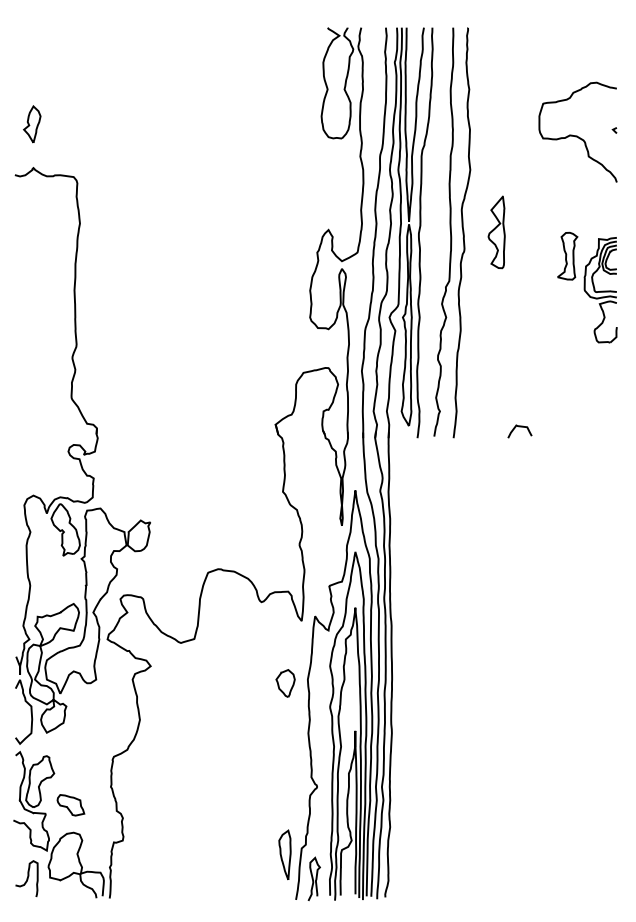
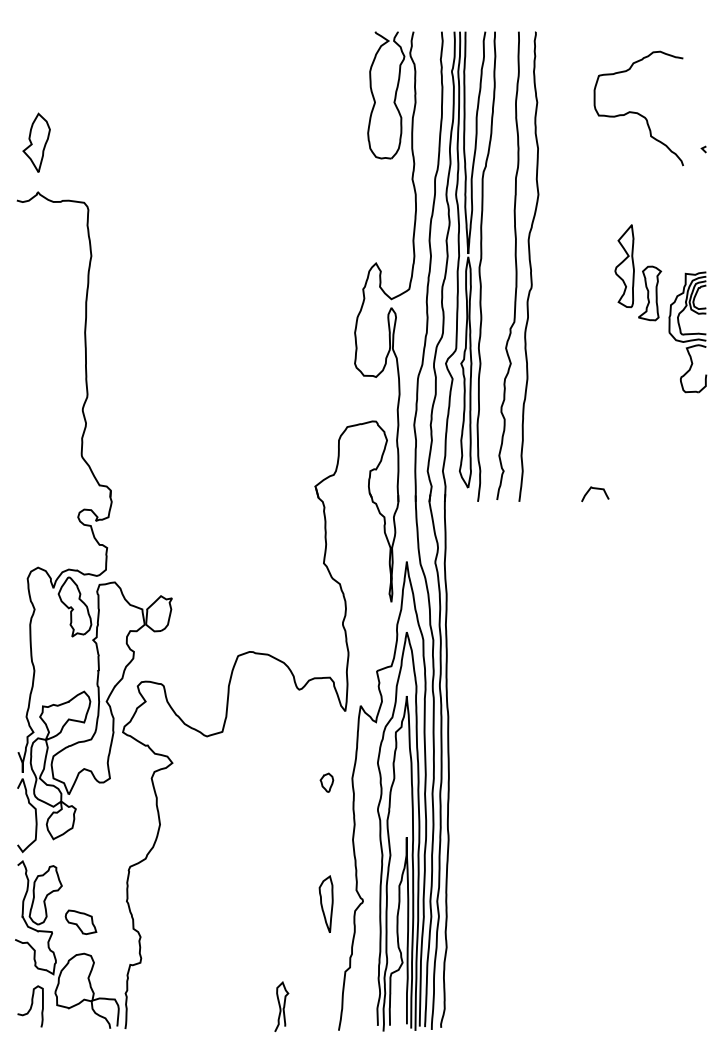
part: (32, 123) -> (36, 141), size x1.4
curve: (577, 135) -> (638, 112), moved
part: (496, 232) -> (624, 266), moved
part: (285, 683) -> (326, 782), size x0.6
part: (284, 854) -> (325, 903), moved
curve: (313, 878) -> (280, 1006), moved

